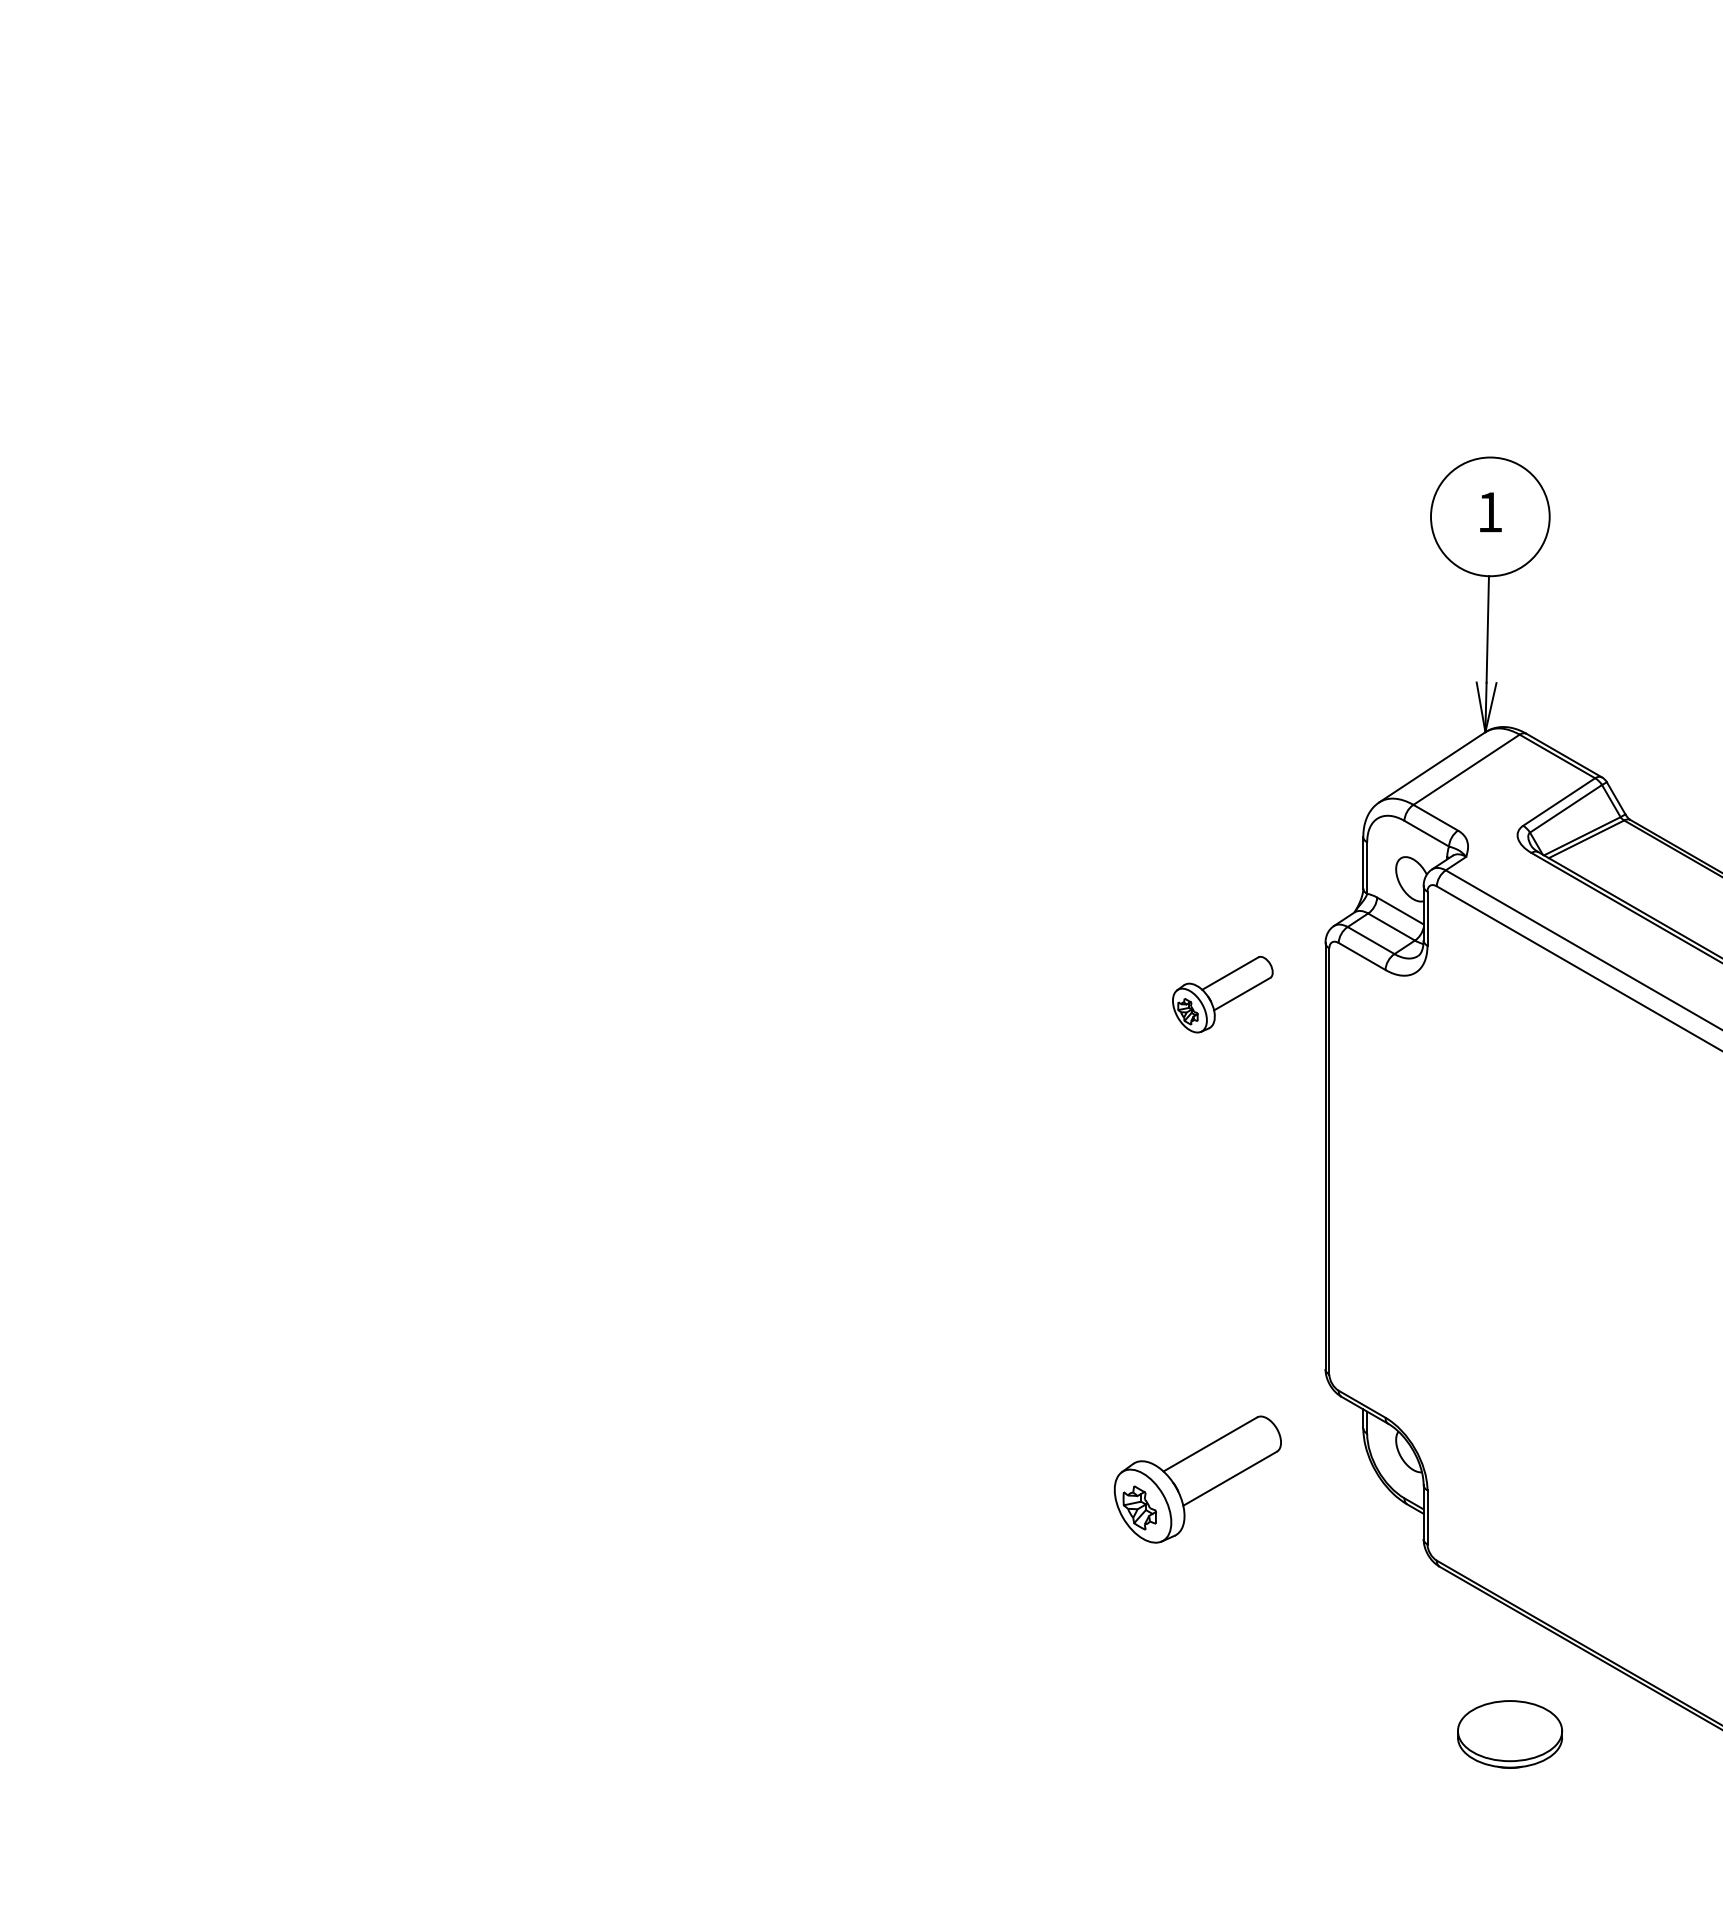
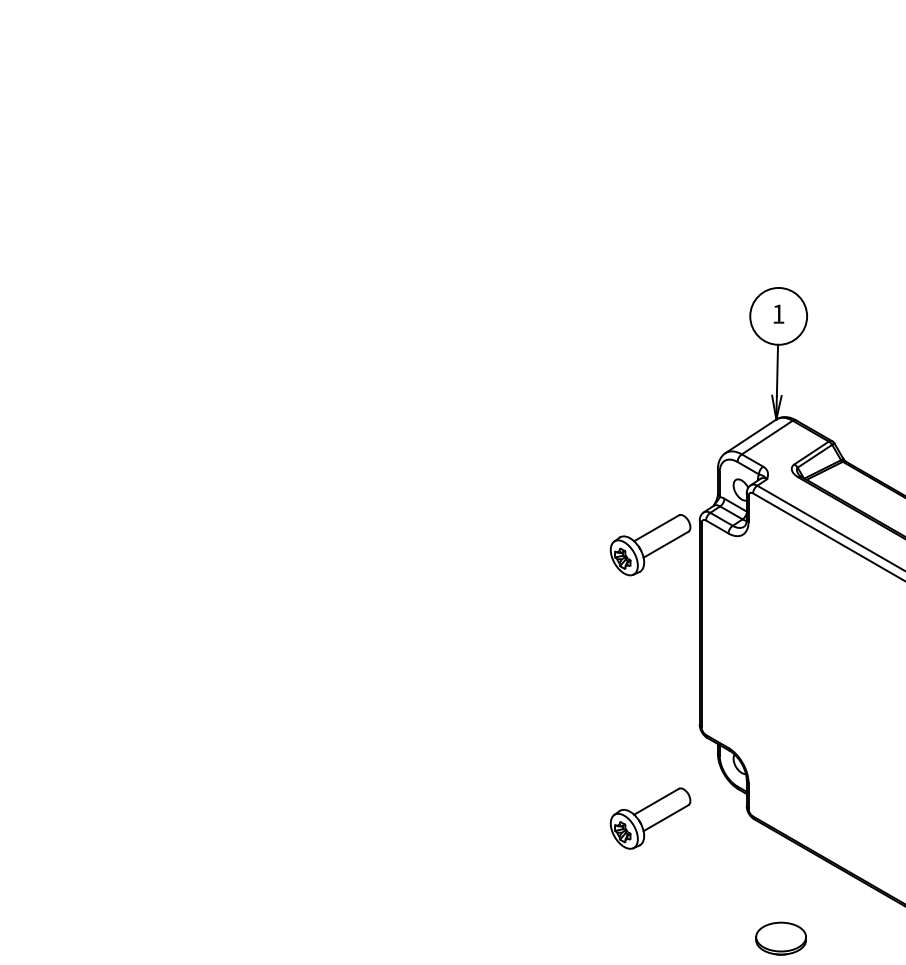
part: (1222, 995) -> (650, 545), size x1.67
part: (1197, 1479) -> (650, 818), moved
part: (1508, 1734) -> (780, 938), moved

